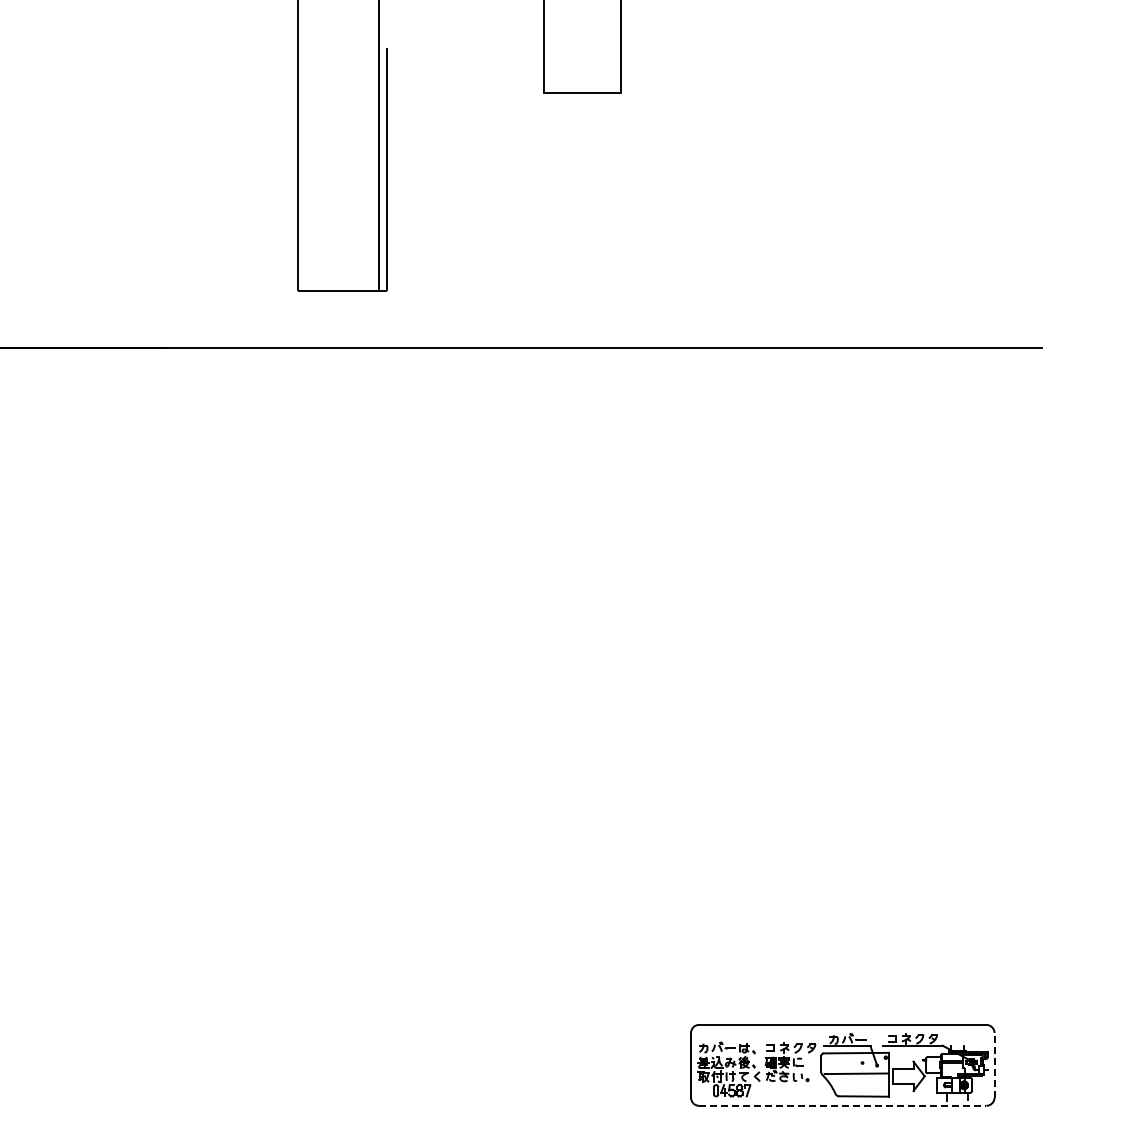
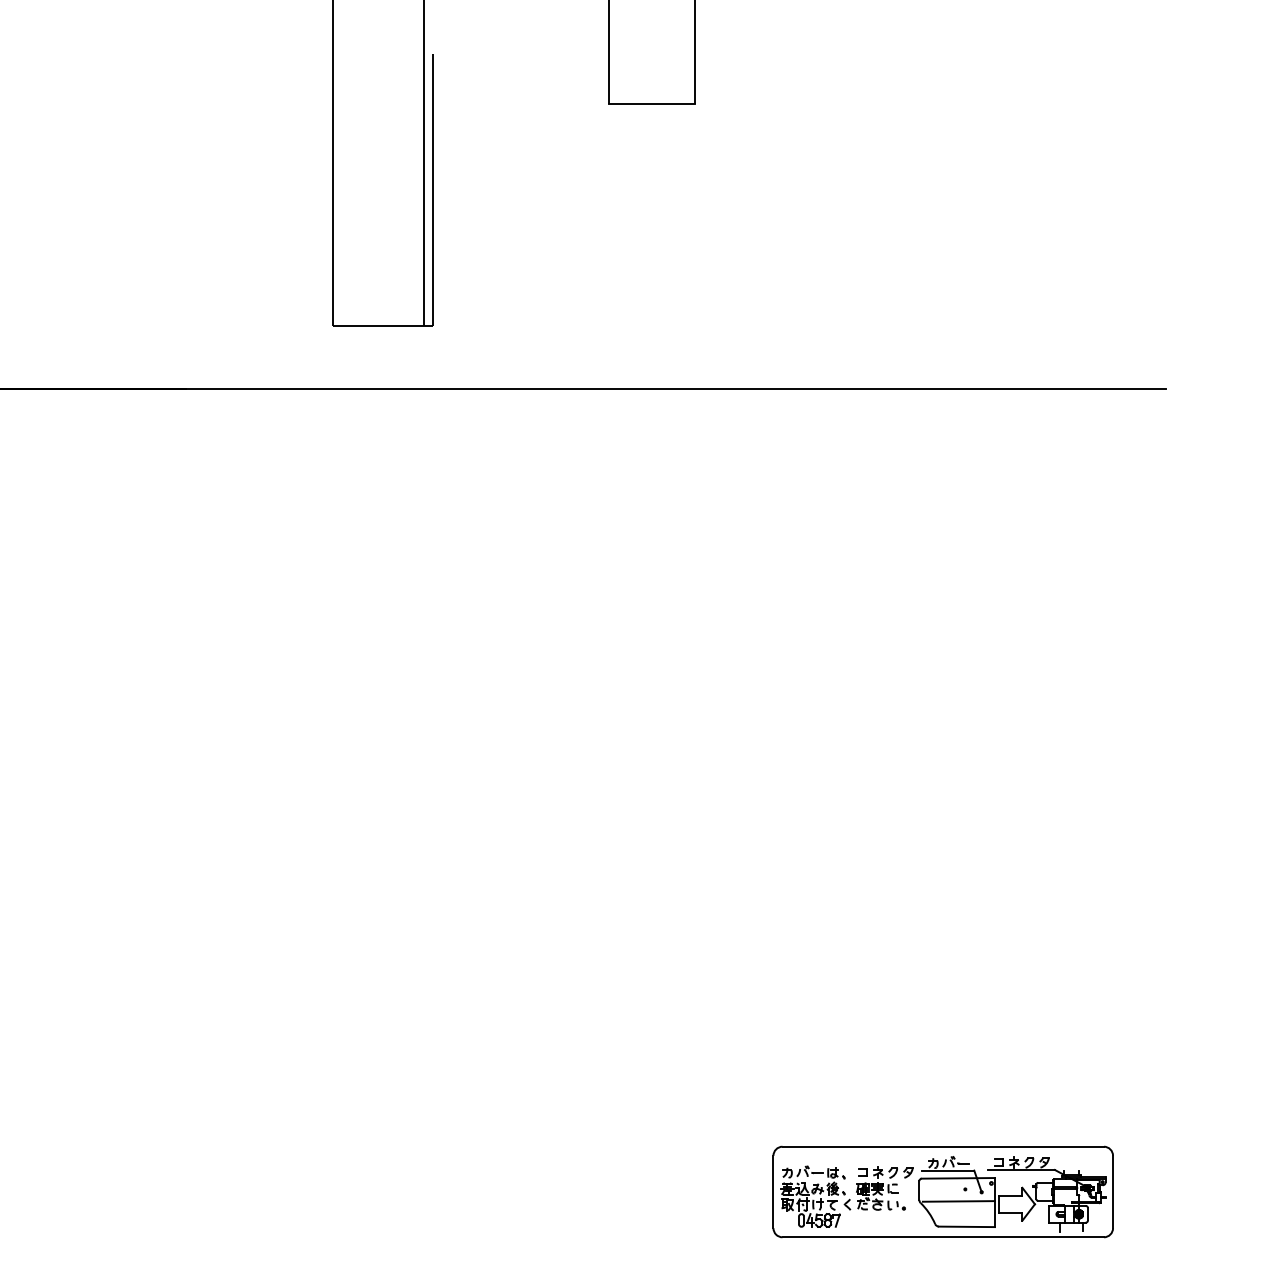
line: (994, 1064) -> (1113, 1191), dashed -> solid
line: (842, 1105) -> (942, 1236), dashed -> solid

